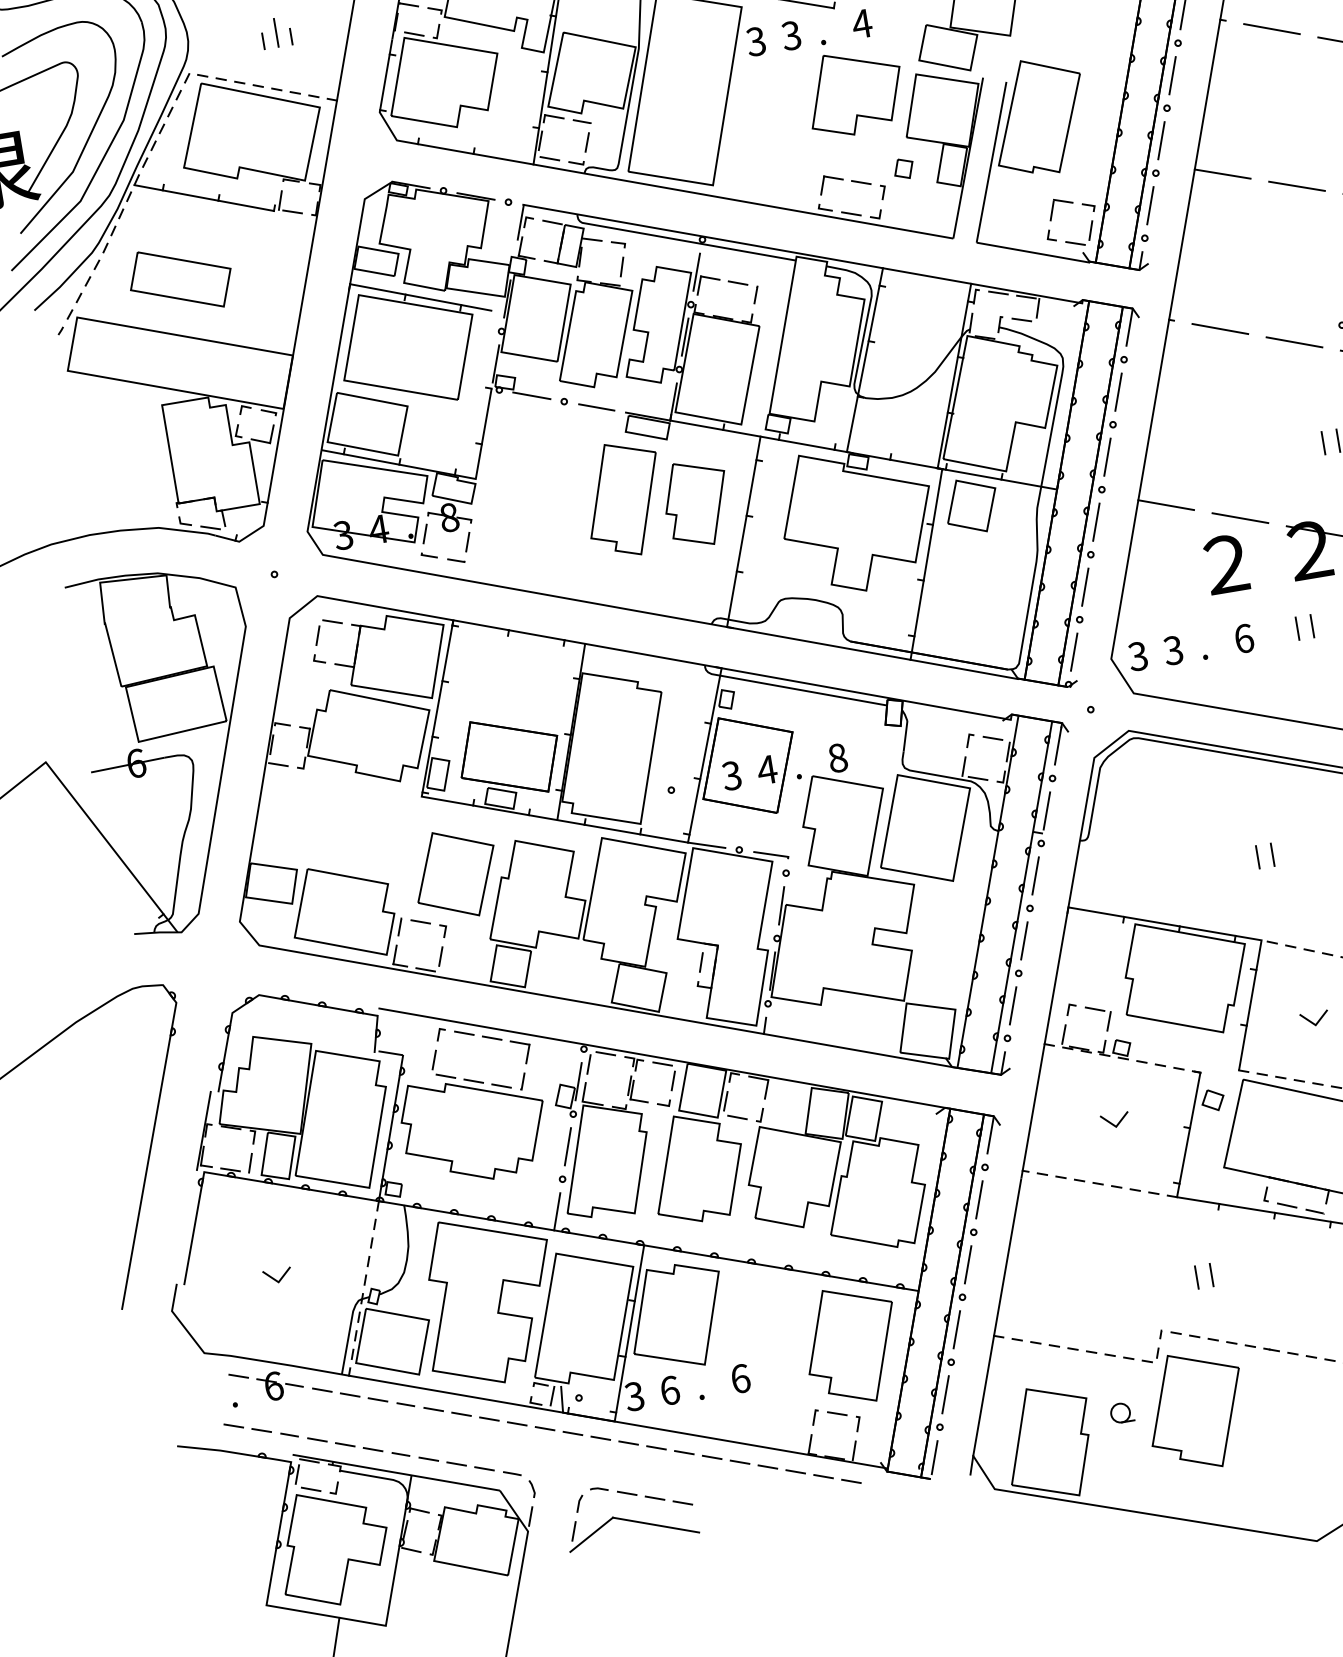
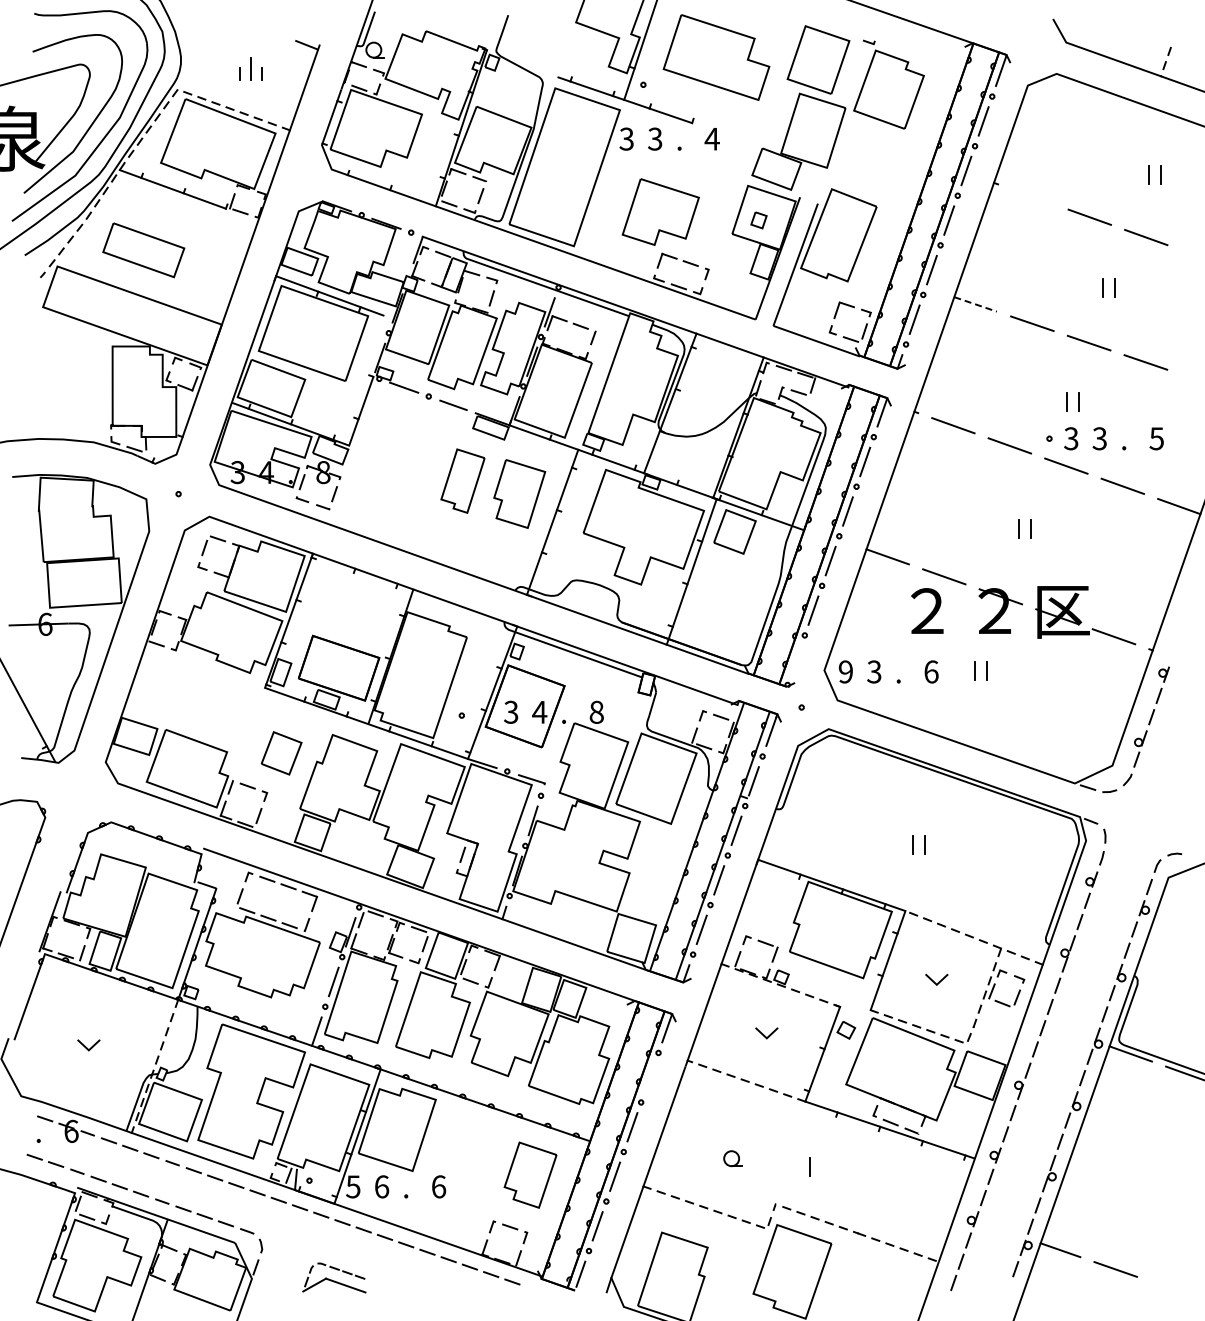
line: (1272, 28) -> (1033, 196), removed
part: (854, 91) -> (660, 211), moved
part: (903, 169) -> (758, 220), moved
line: (1223, 174) -> (976, 304), solid -> dashed
part: (623, 498) -> (462, 480), size x0.7
line: (1074, 652) -> (796, 660), removed
text: (1137, 655) -> (845, 671), 3 -> 9
part: (455, 874) -> (281, 753), size x0.6
line: (978, 1199) -> (649, 1077), removed
line: (1210, 1274) -> (821, 1166), removed
part: (851, 1344) -> (530, 1174), size x0.7
text: (634, 1396) -> (353, 1186), 3 -> 5
part: (1121, 1412) -> (732, 1158), moved
part: (630, 1512) -> (334, 1277), size x0.6

